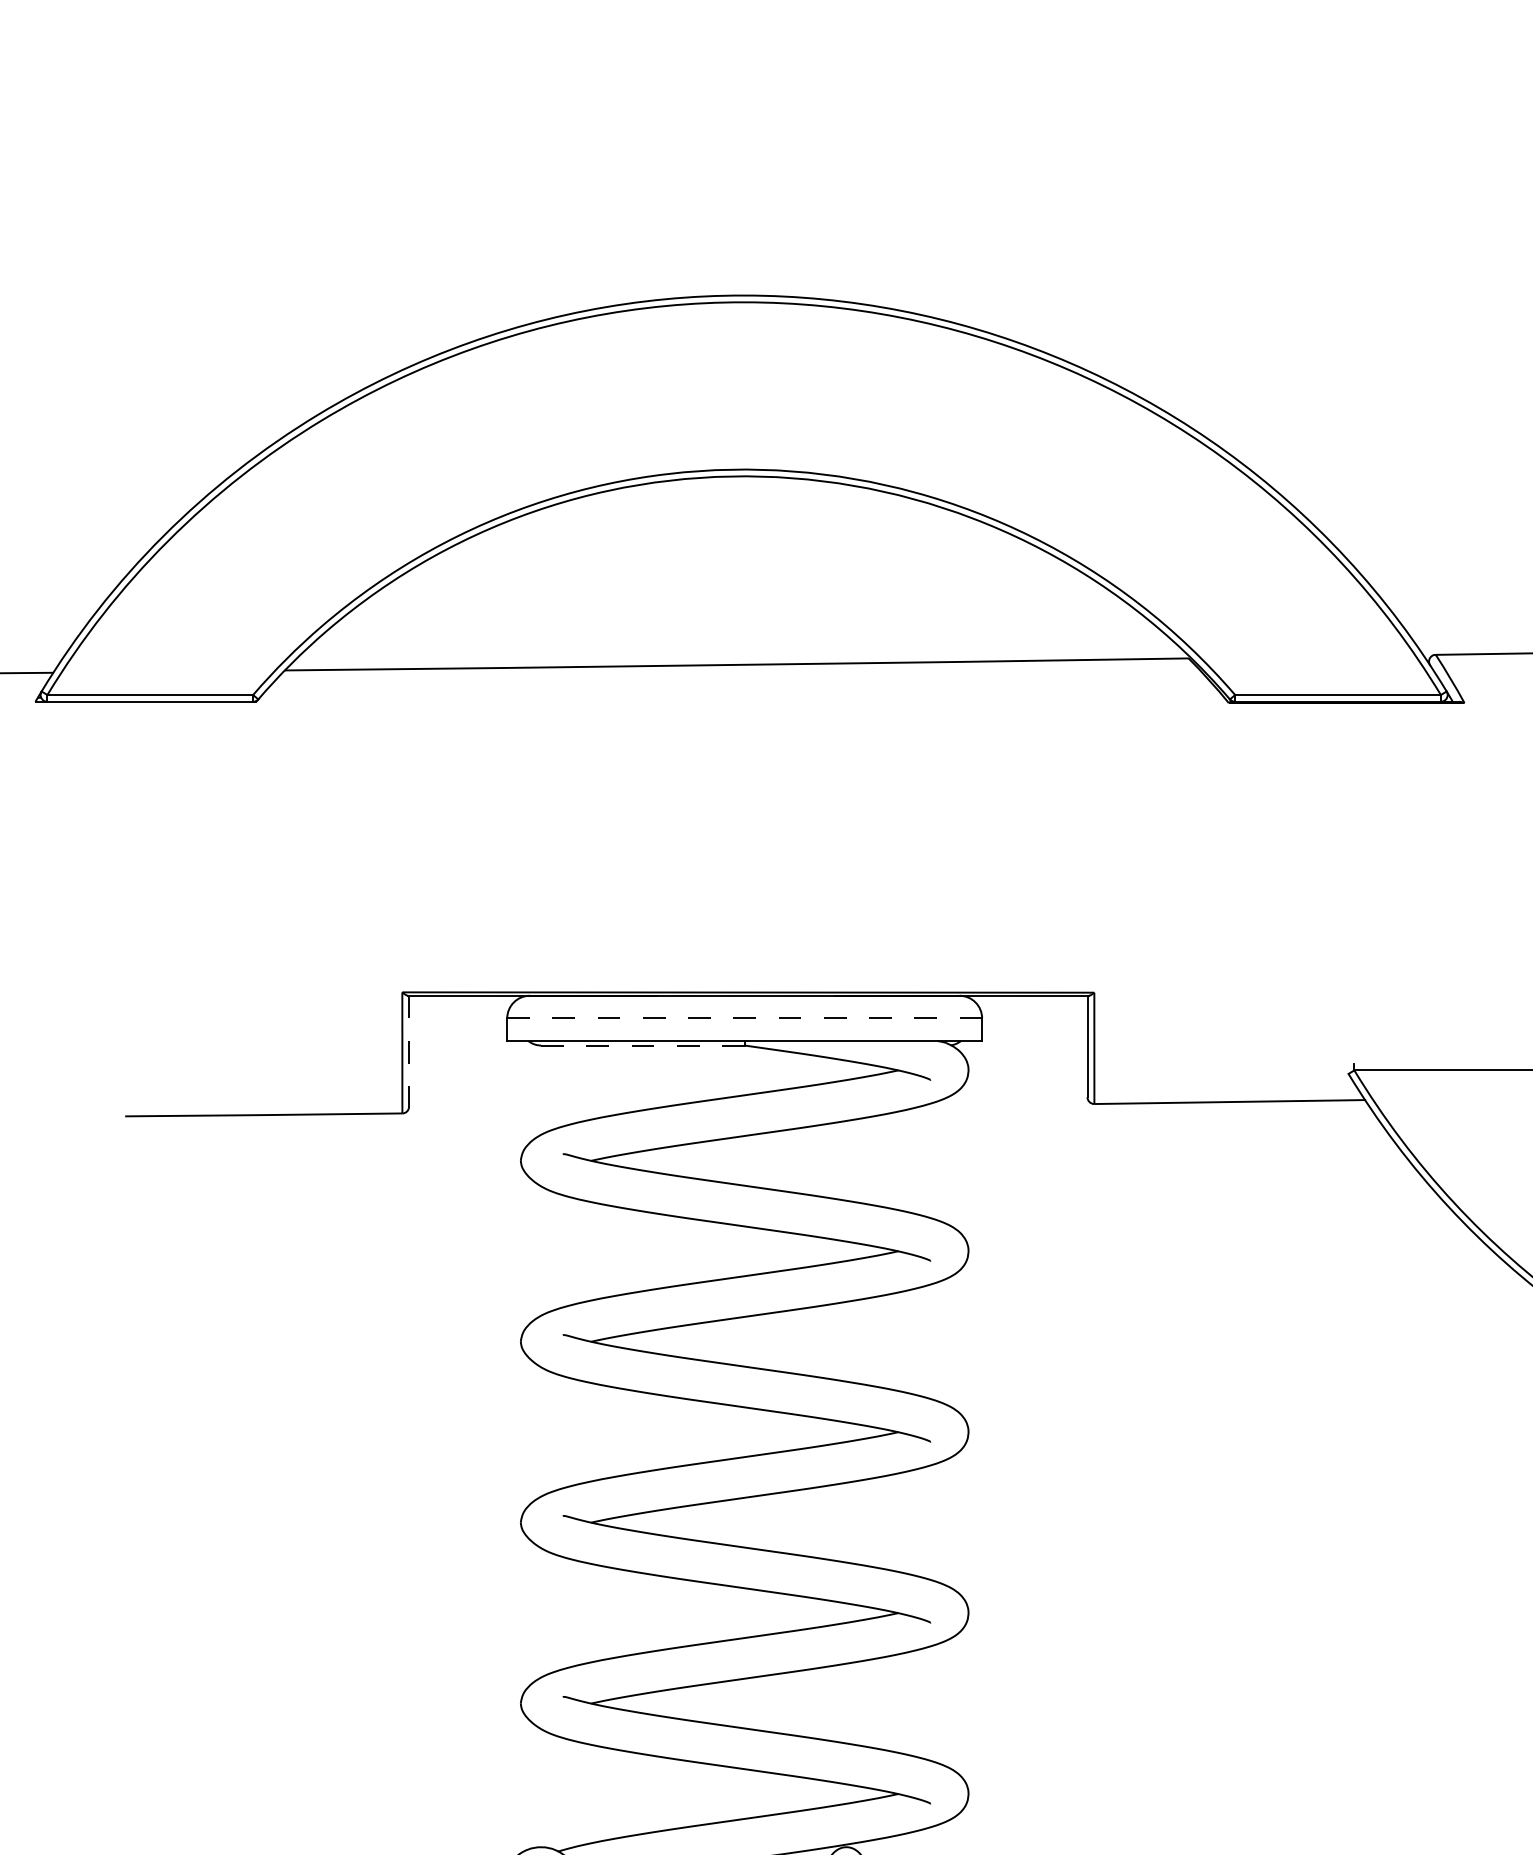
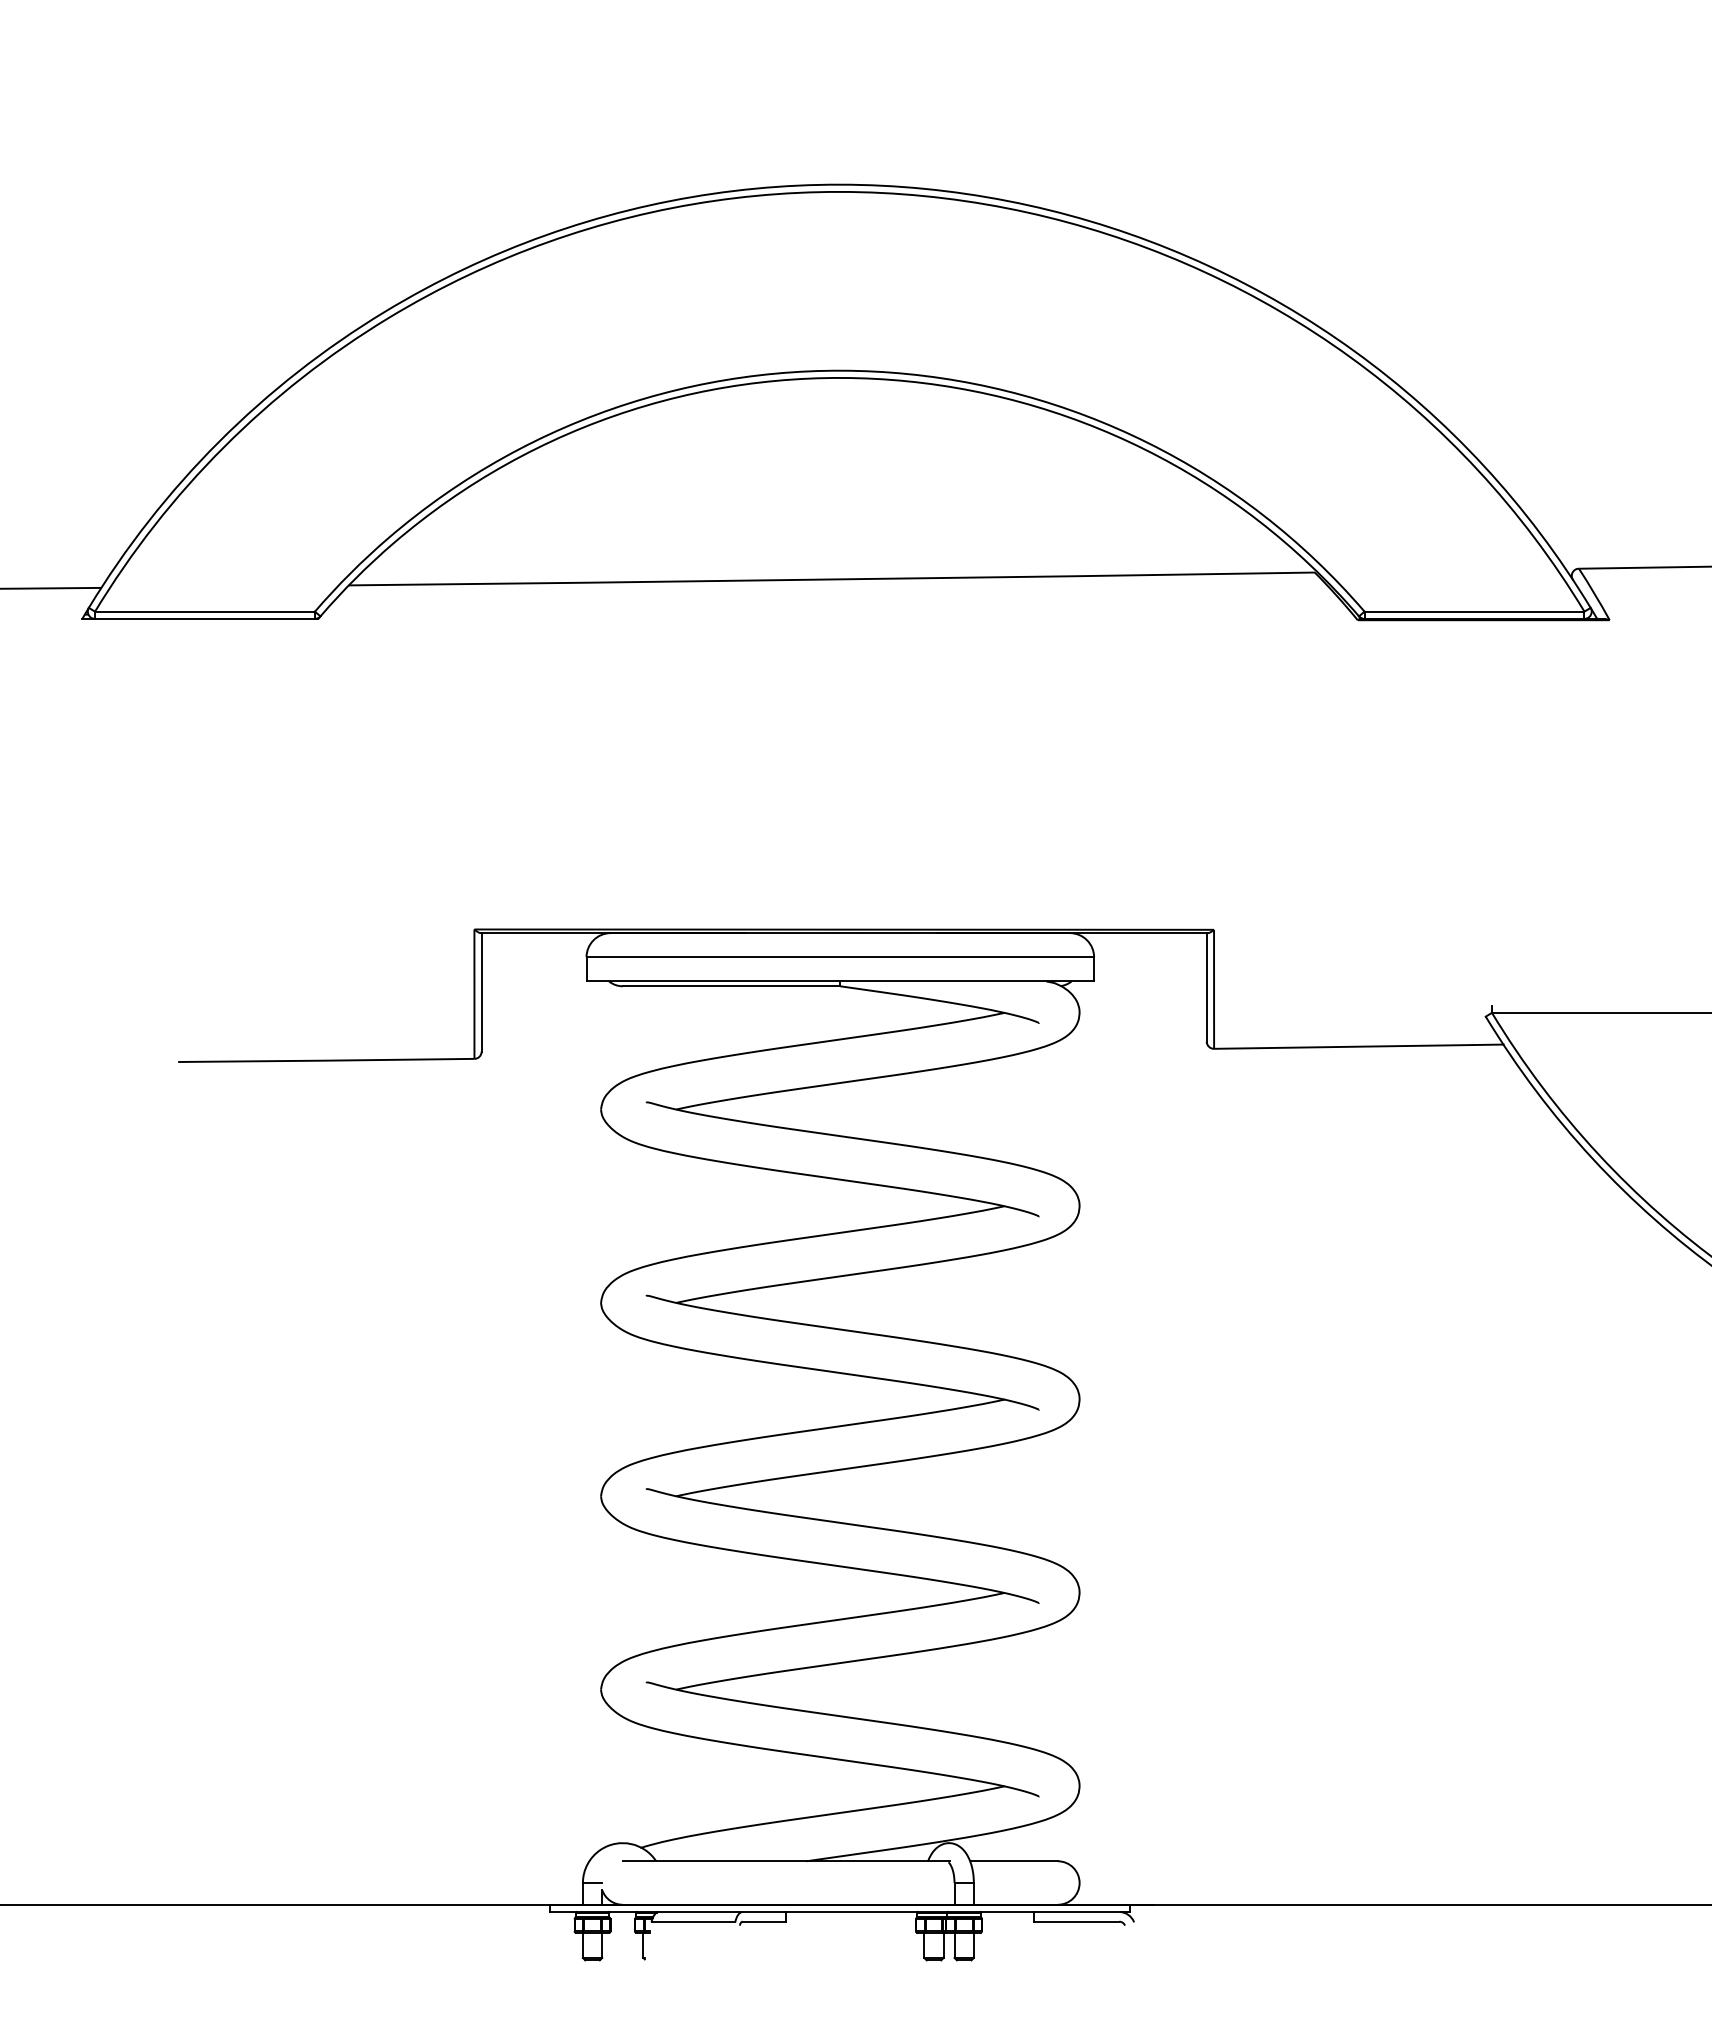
line: (744, 1018) -> (840, 957), dashed -> solid
line: (642, 1045) -> (731, 986), dashed -> solid
line: (408, 1051) -> (481, 992), dashed -> solid

